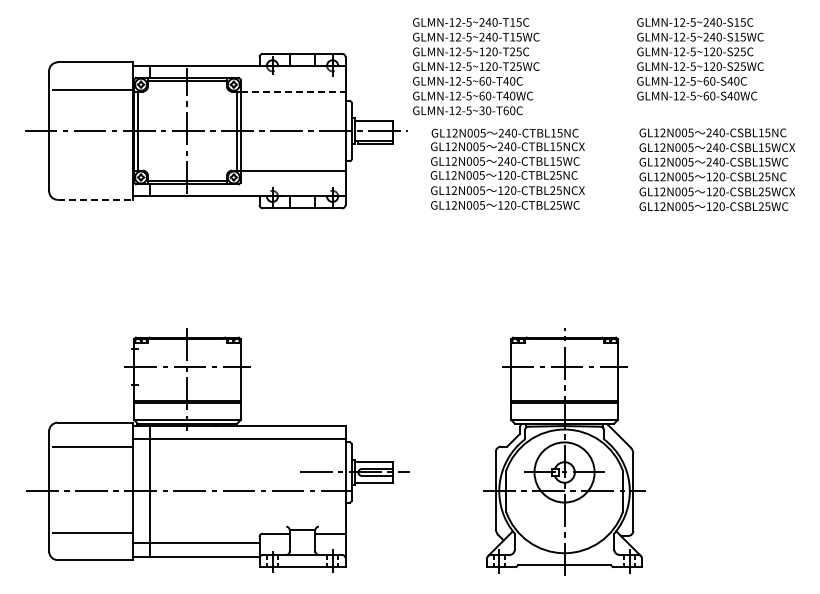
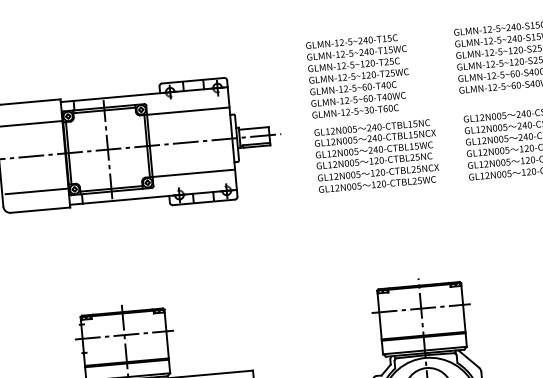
text: (476, 66) -> (359, 75), moved
line: (293, 91) -> (188, 111), dashed -> solid
text: (507, 168) -> (376, 155), moved
line: (93, 175) -> (37, 191), added
line: (95, 199) -> (40, 209), dashed -> solid

